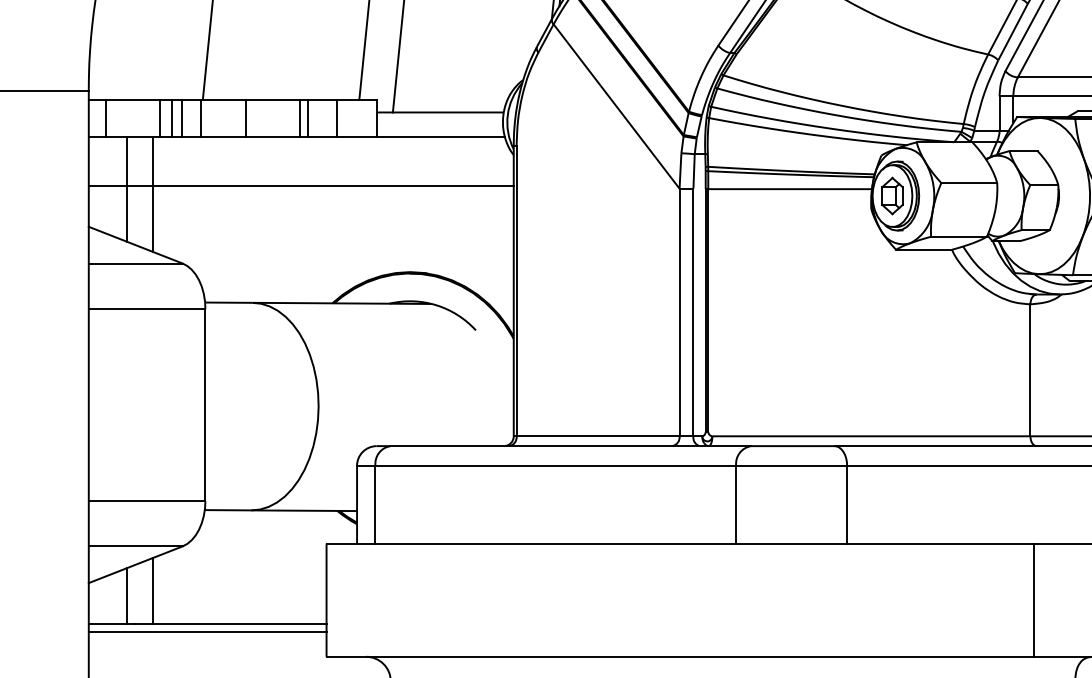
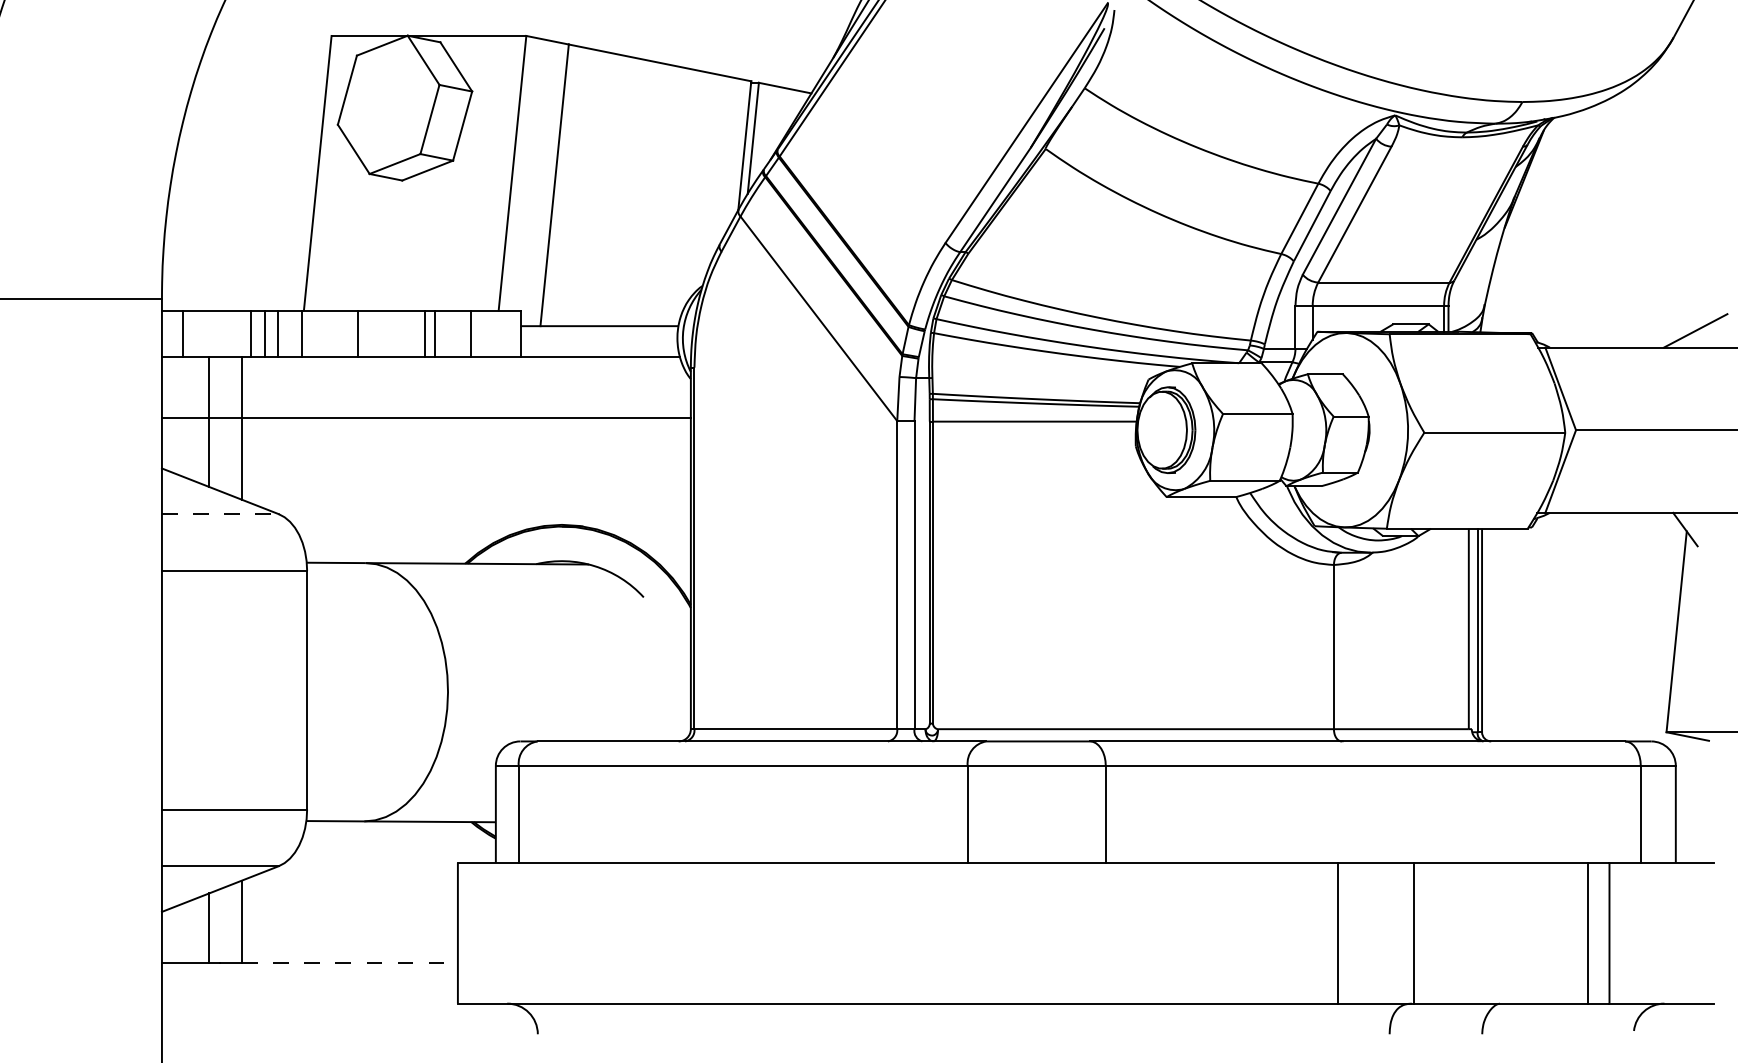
part: (891, 195) -> (1161, 429), removed
line: (135, 263) -> (220, 514), solid -> dashed
line: (239, 623) -> (349, 962), solid -> dashed
line: (207, 631) -> (309, 972), removed

